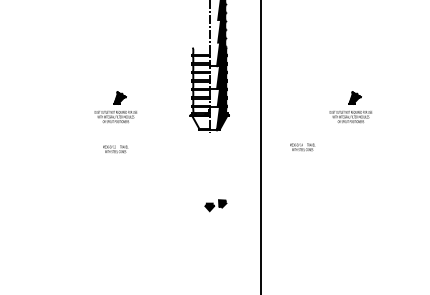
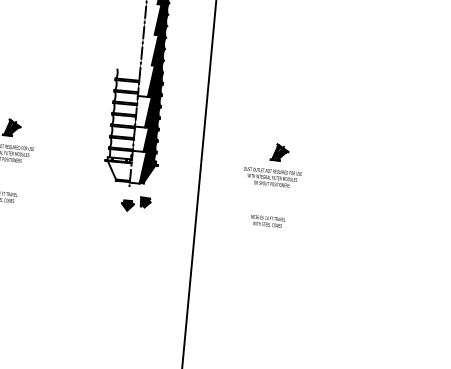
part: (350, 107) -> (273, 164), moved
text: (302, 147) -> (267, 221), moved
part: (215, 205) -> (135, 203), moved

